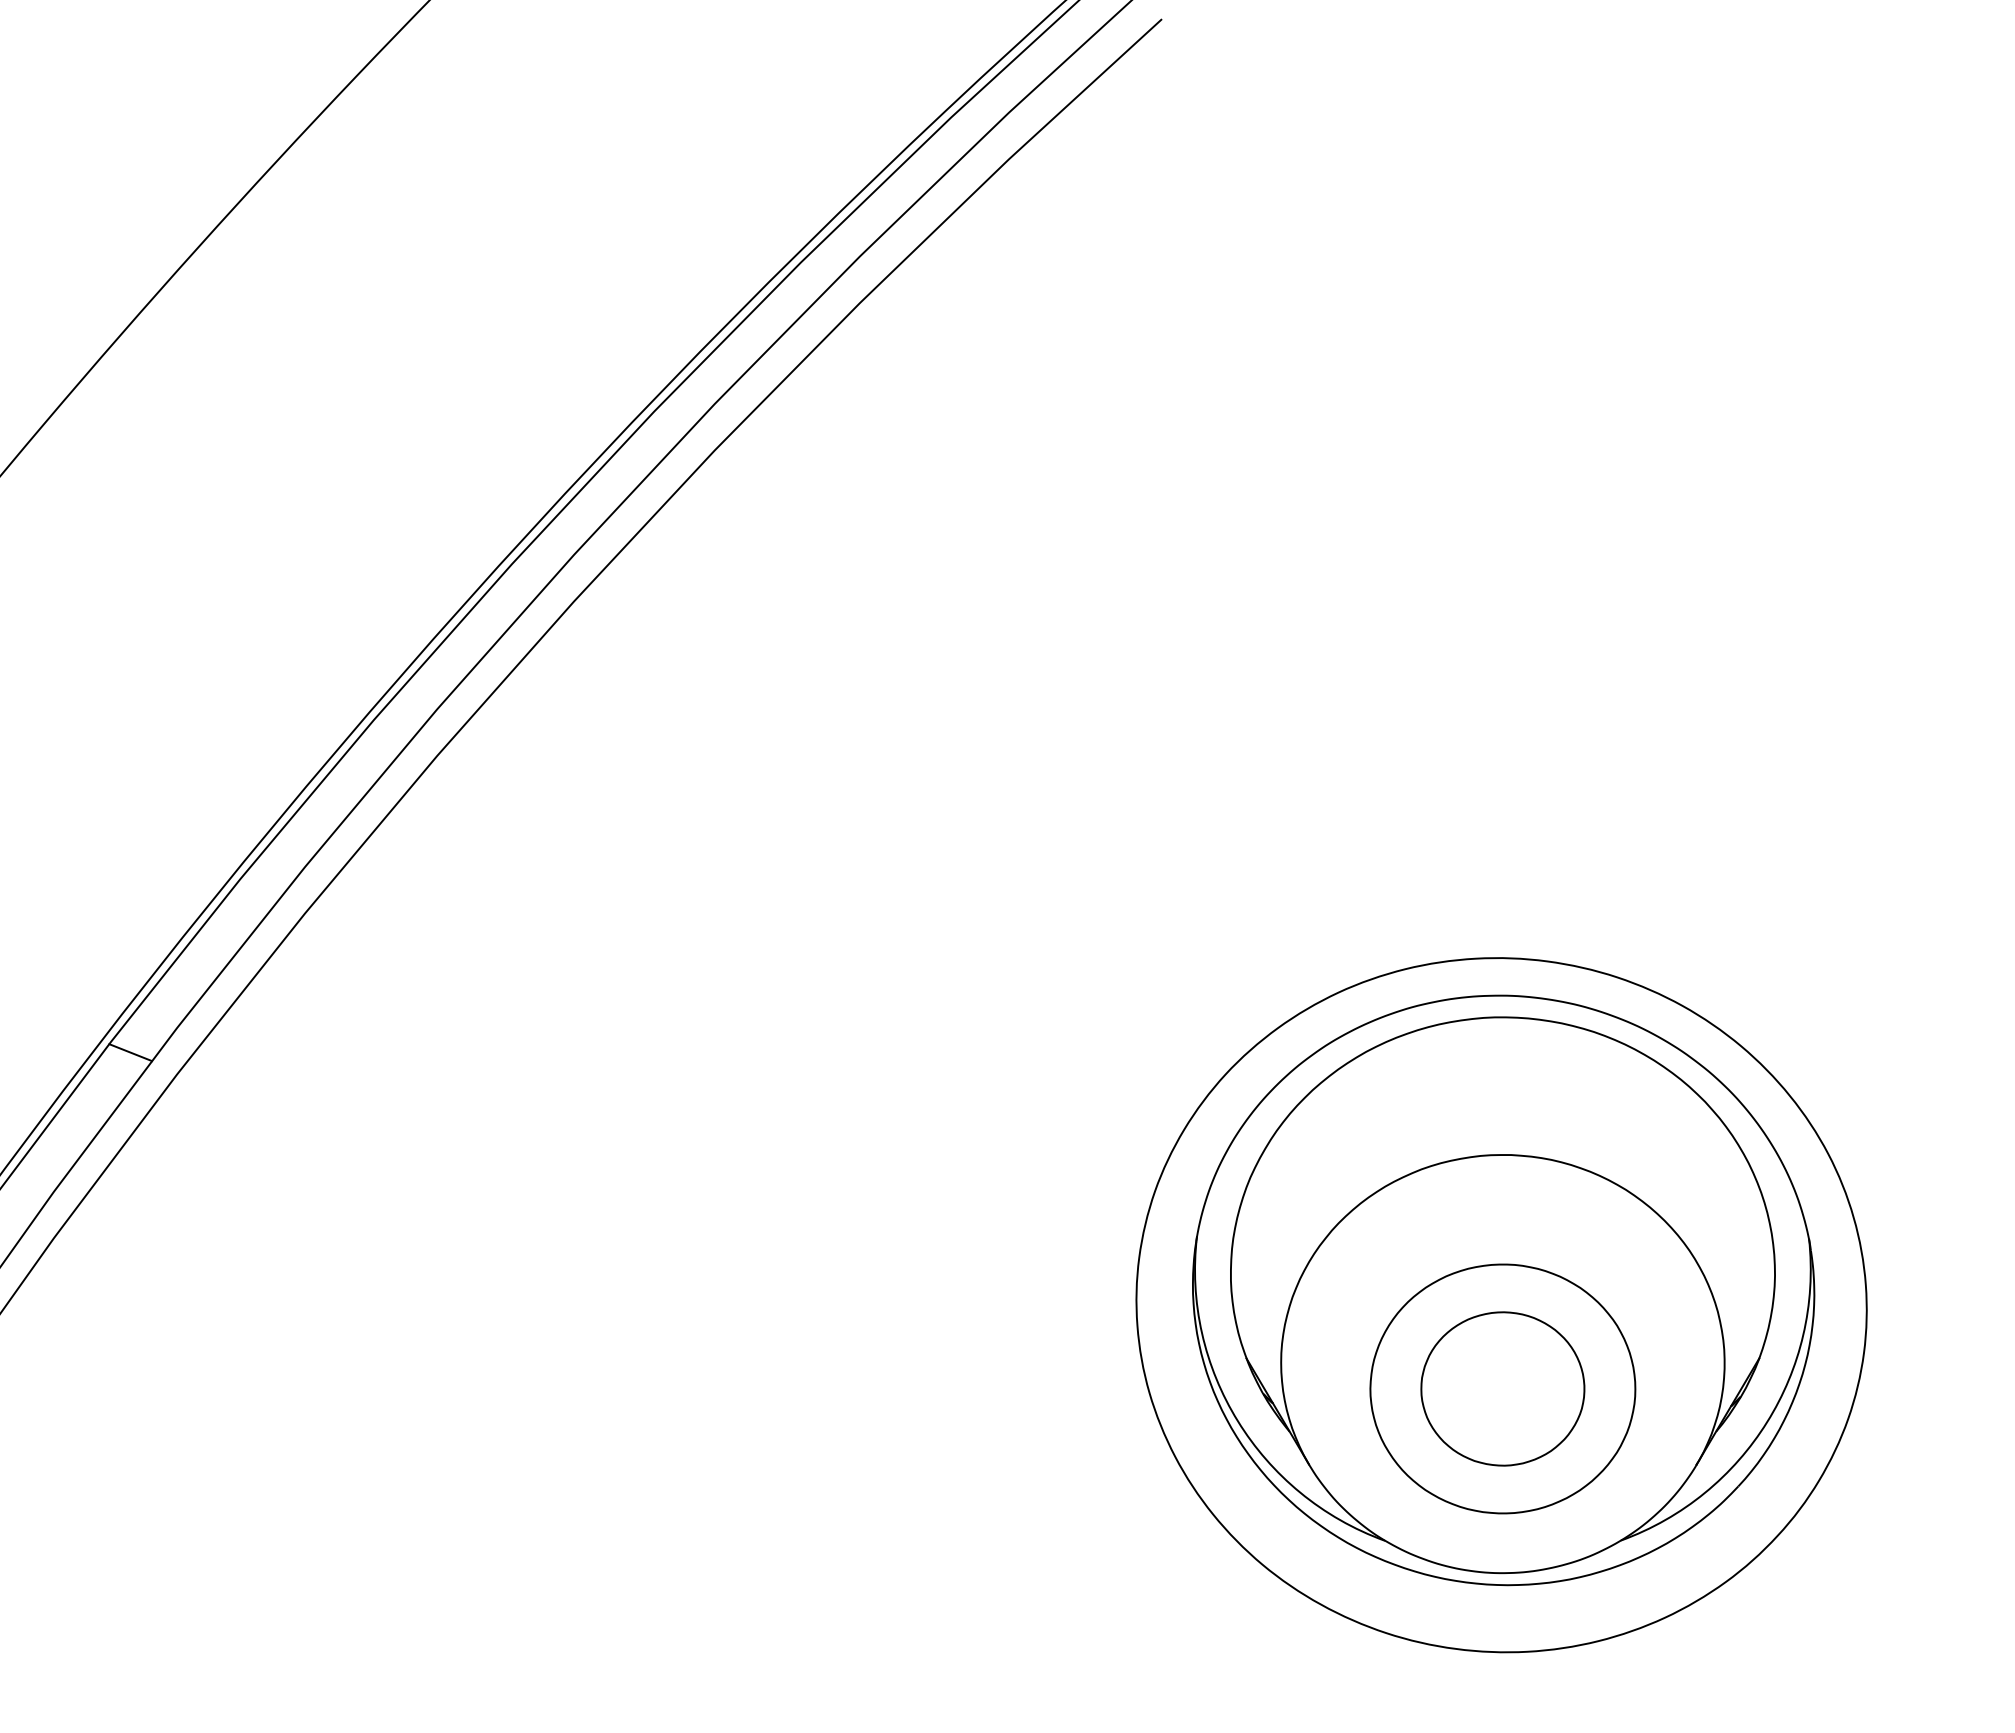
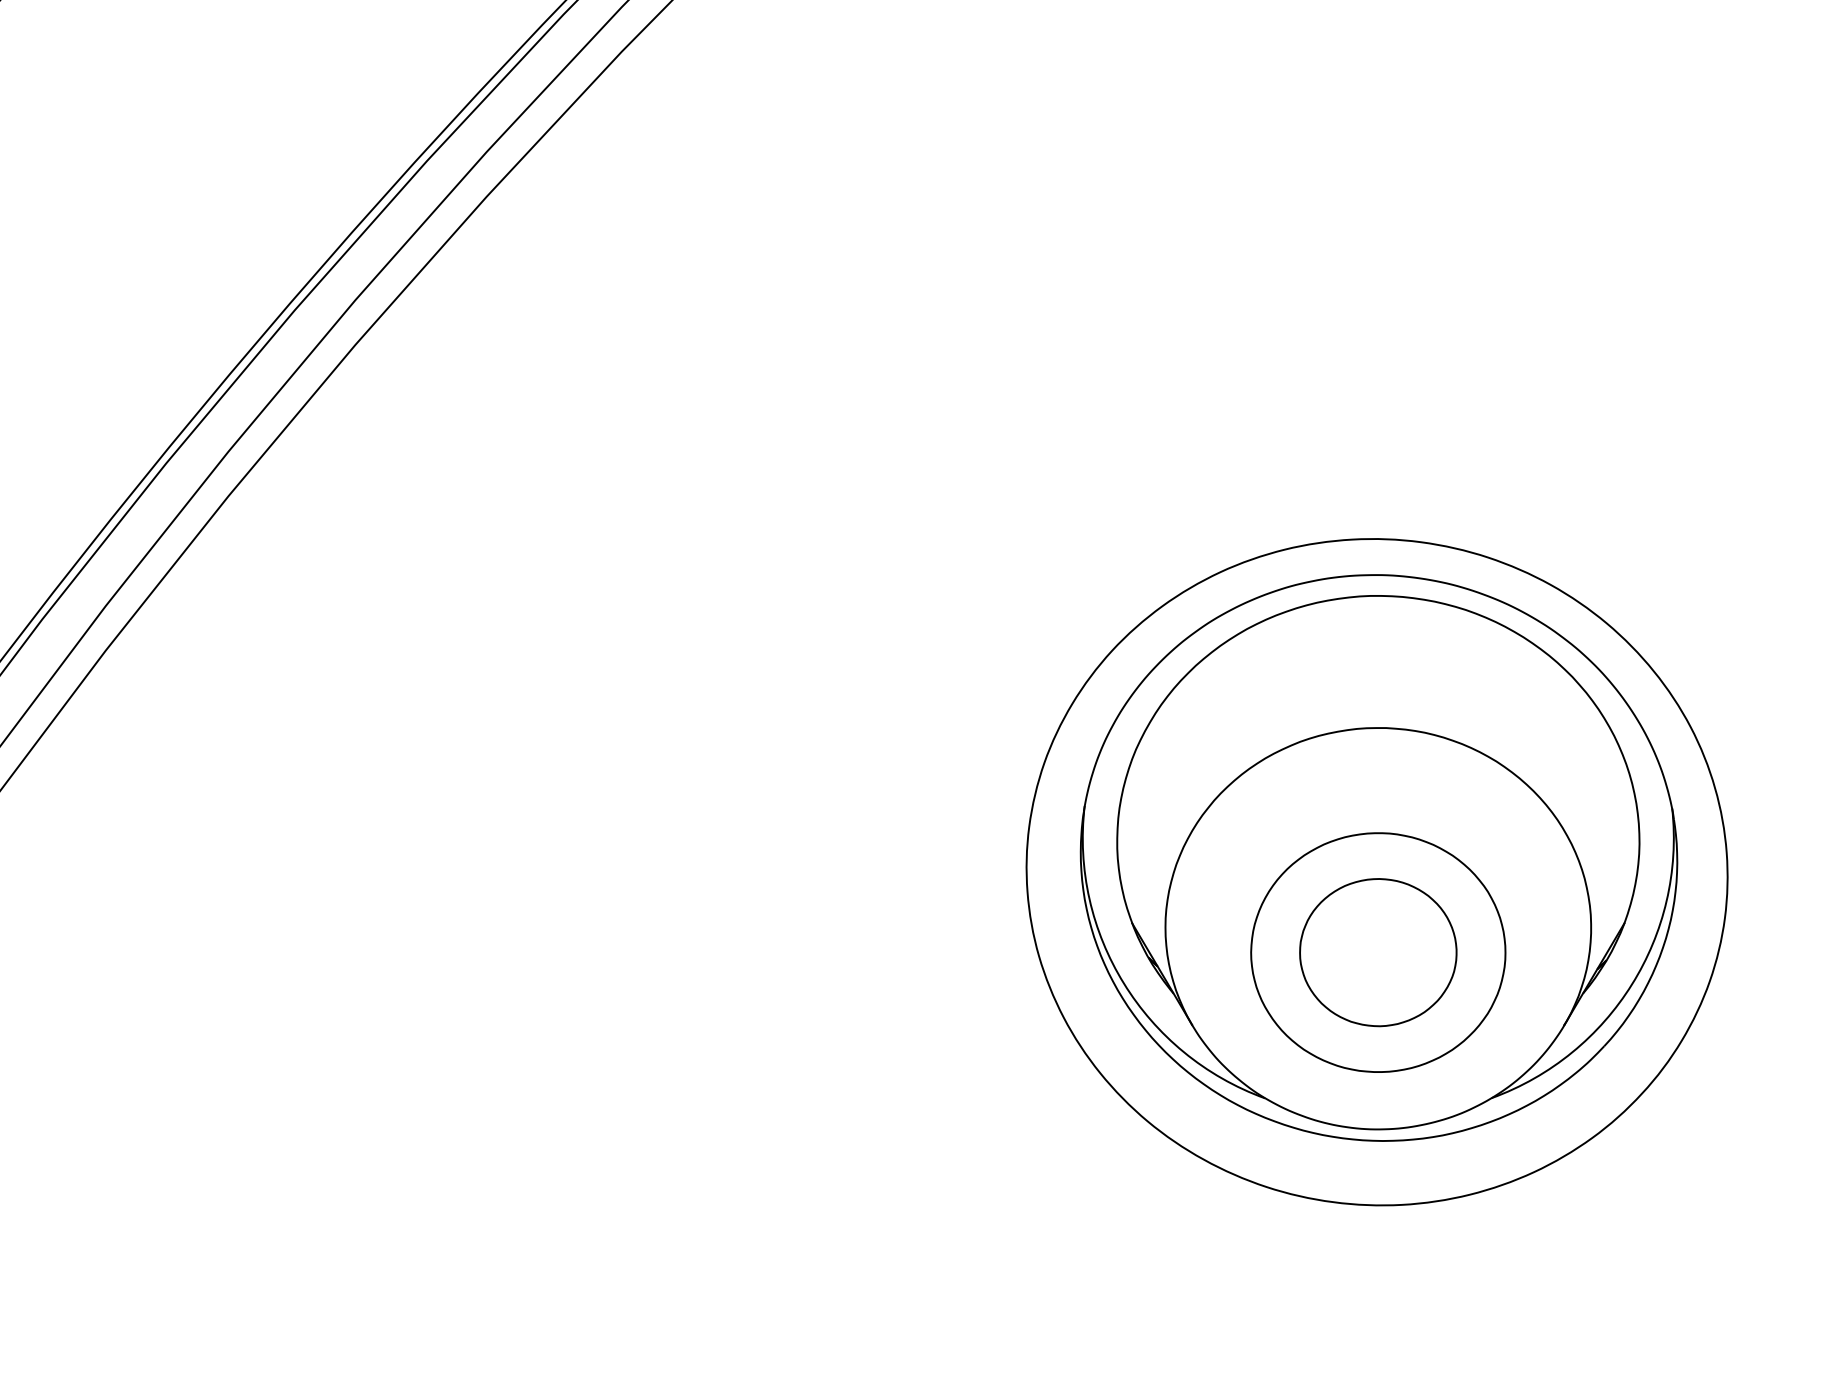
line: (130, 1052) -> (60, 629), removed

